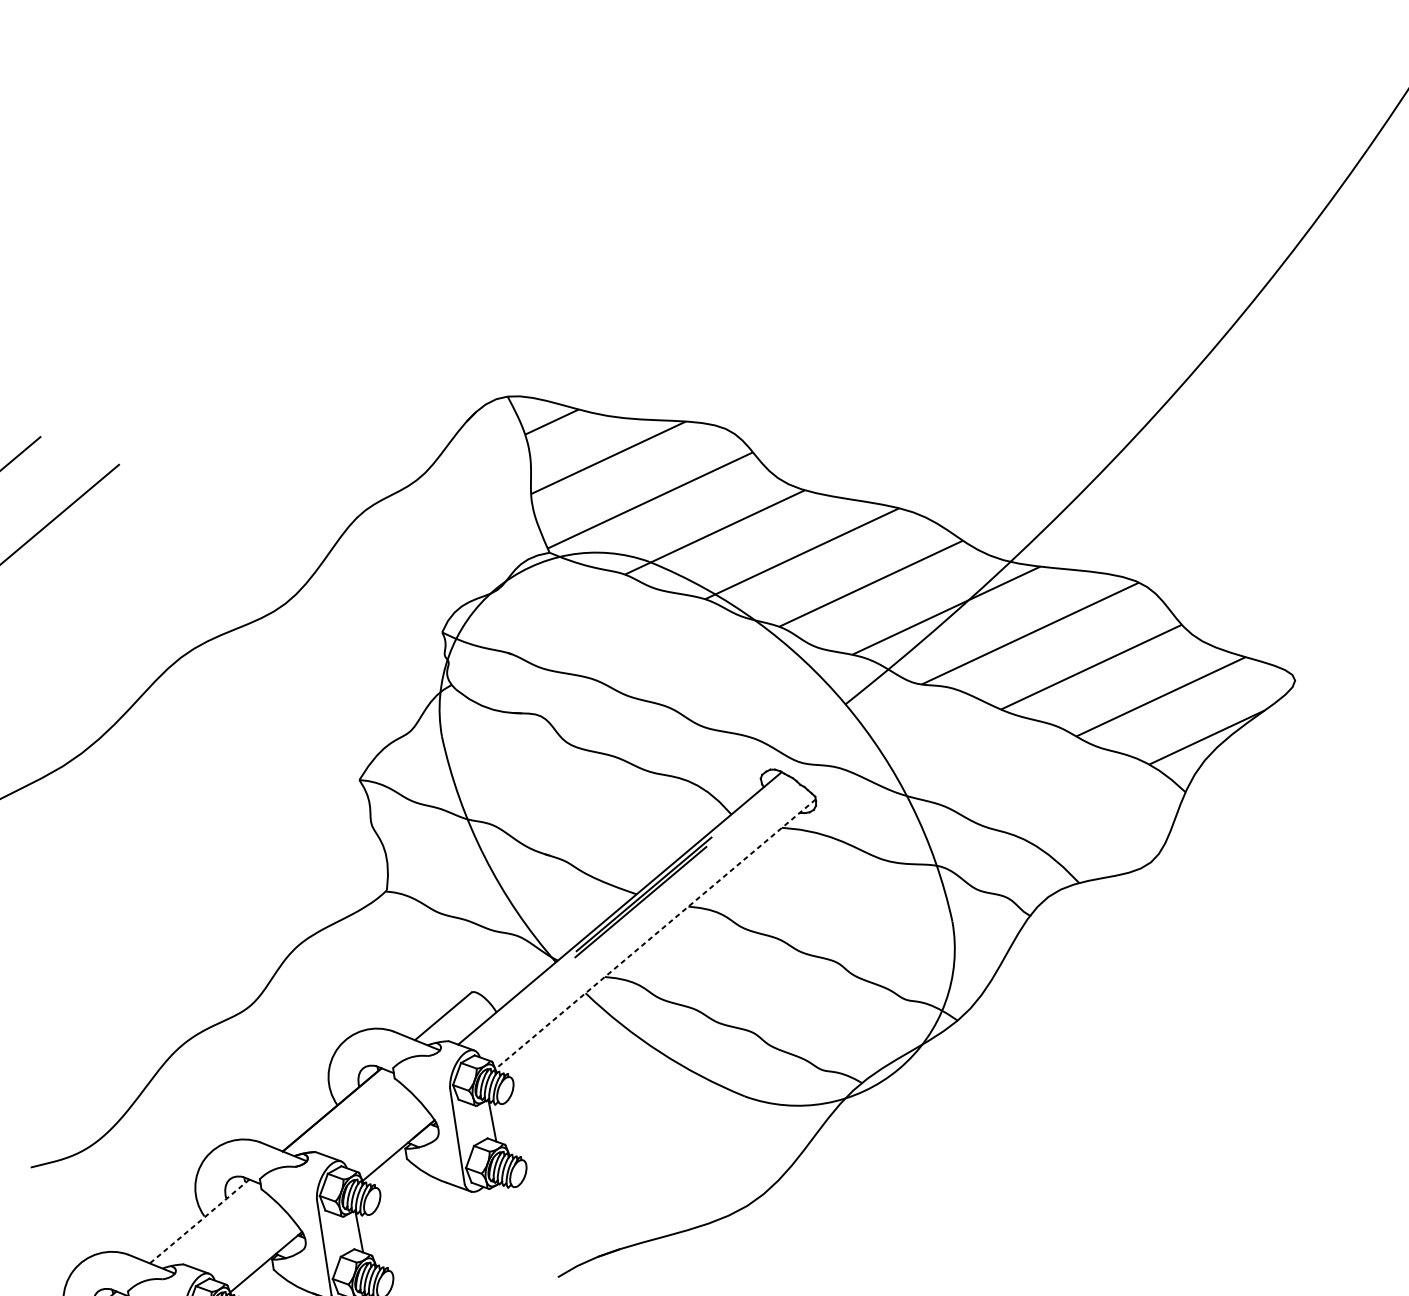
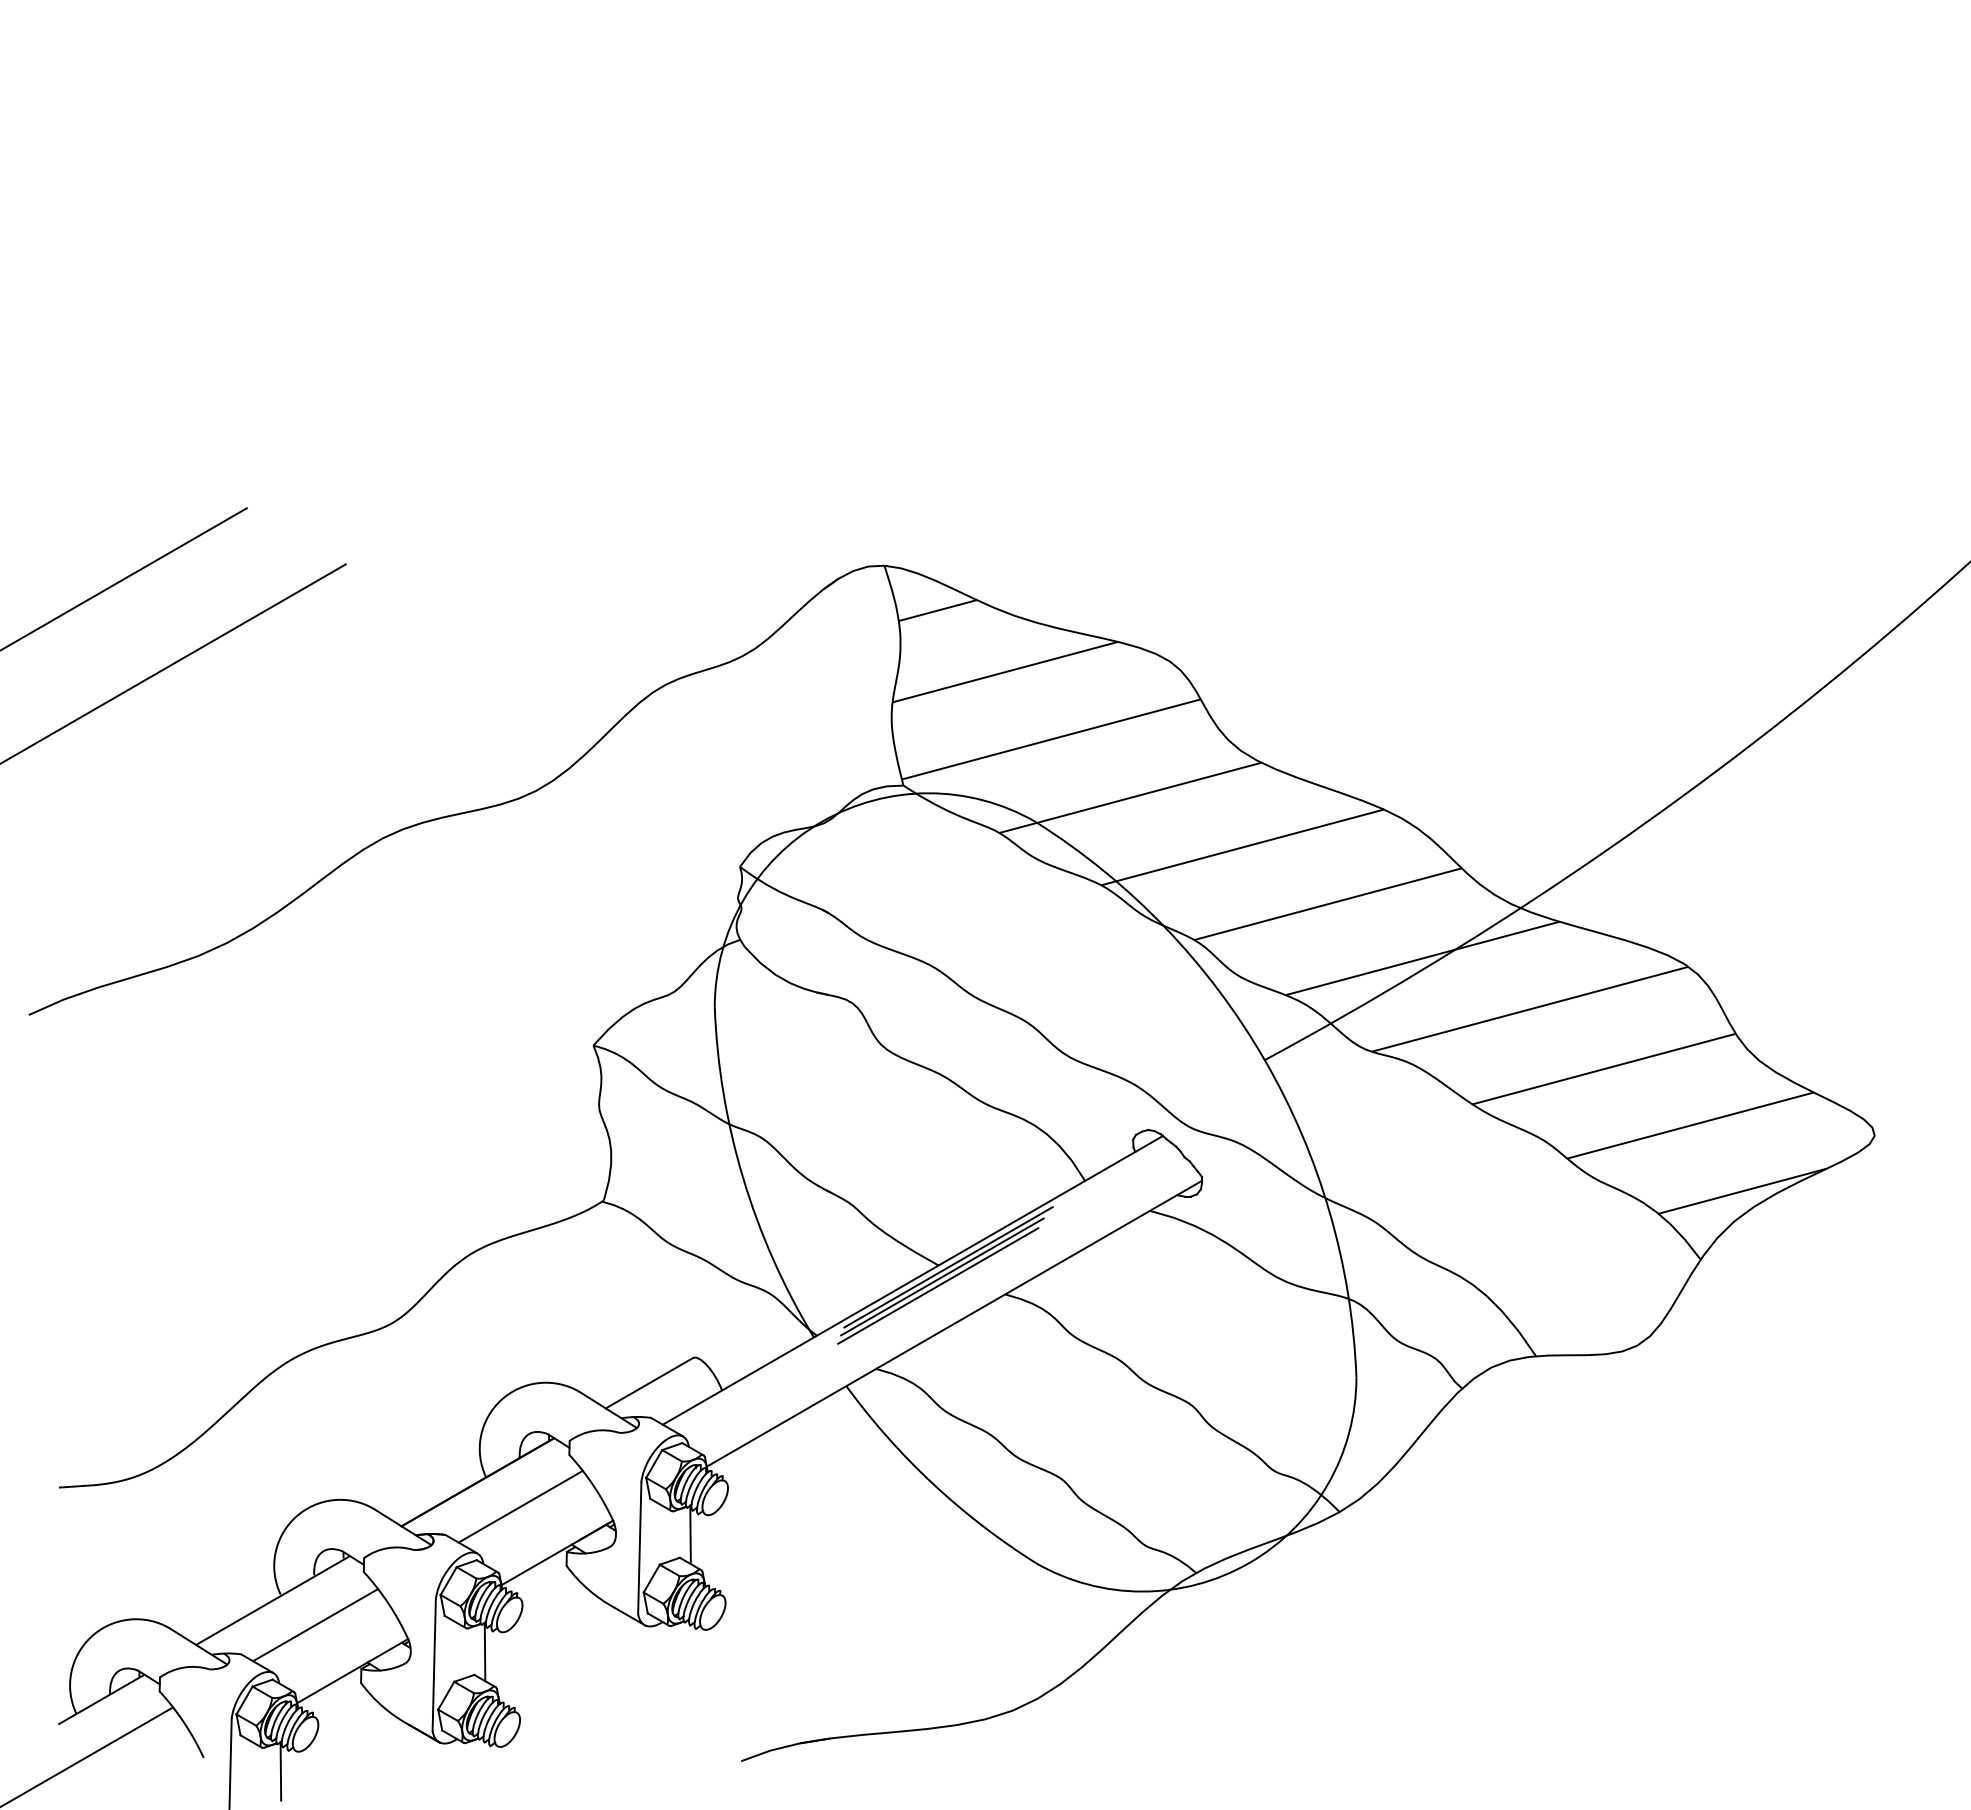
line: (639, 908) -> (938, 1285), added
line: (655, 934) -> (954, 1323), dashed -> solid
line: (366, 1121) -> (520, 1506), added
line: (199, 1221) -> (273, 1600), dashed -> solid
line: (233, 1234) -> (315, 1625), added

